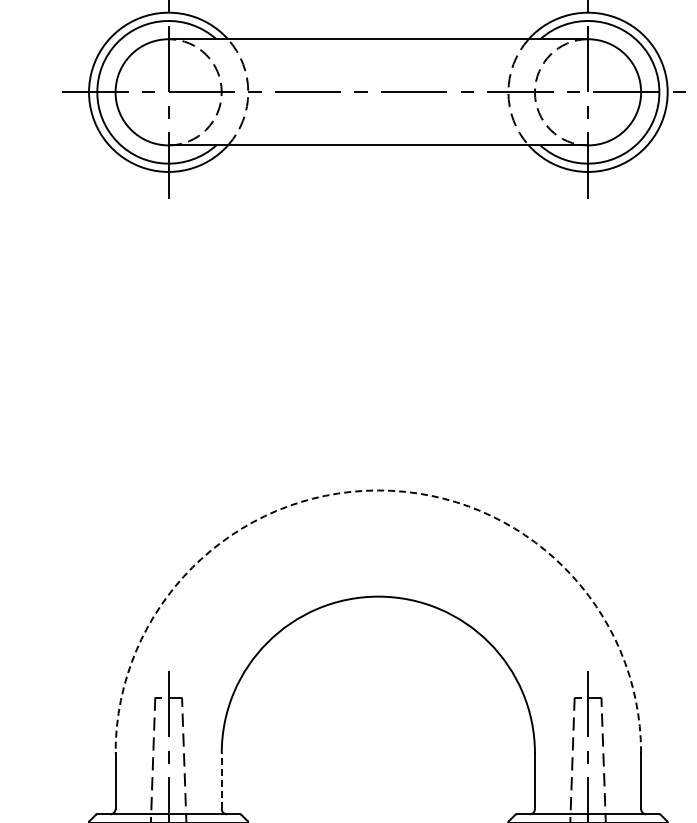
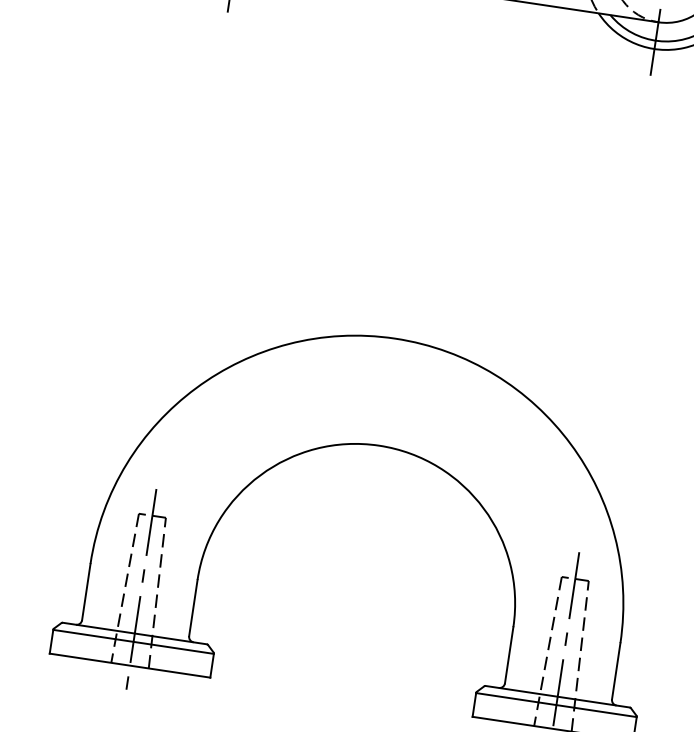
arc: (378, 490) -> (395, 338), dashed -> solid
line: (221, 781) -> (193, 608), dashed -> solid

